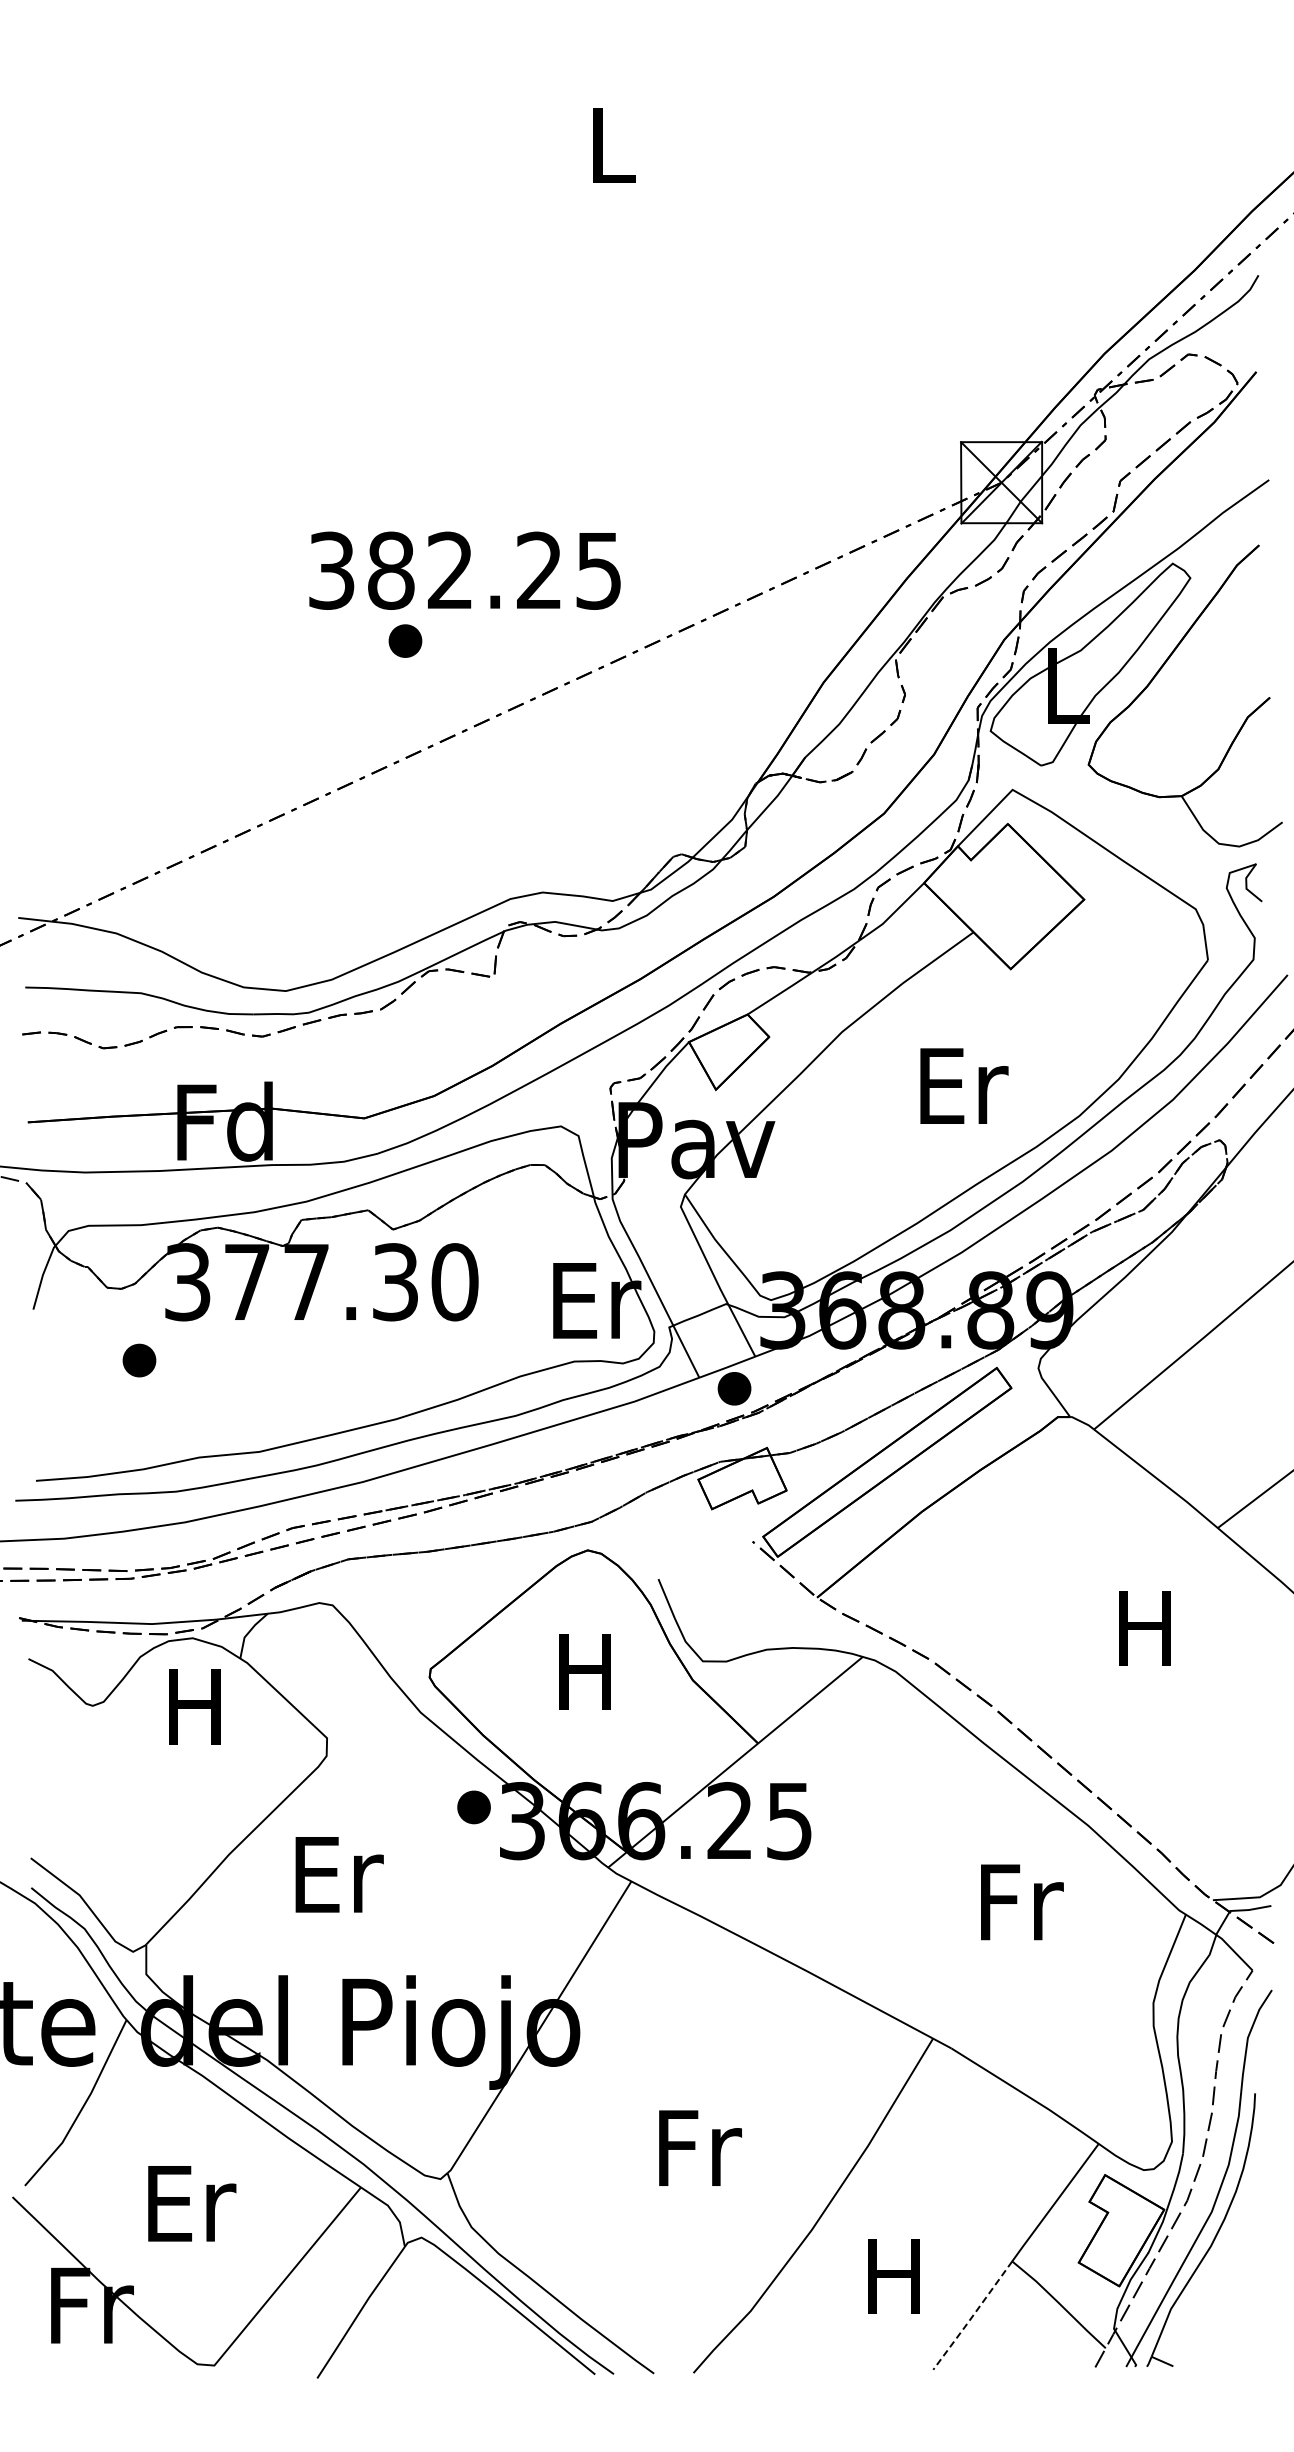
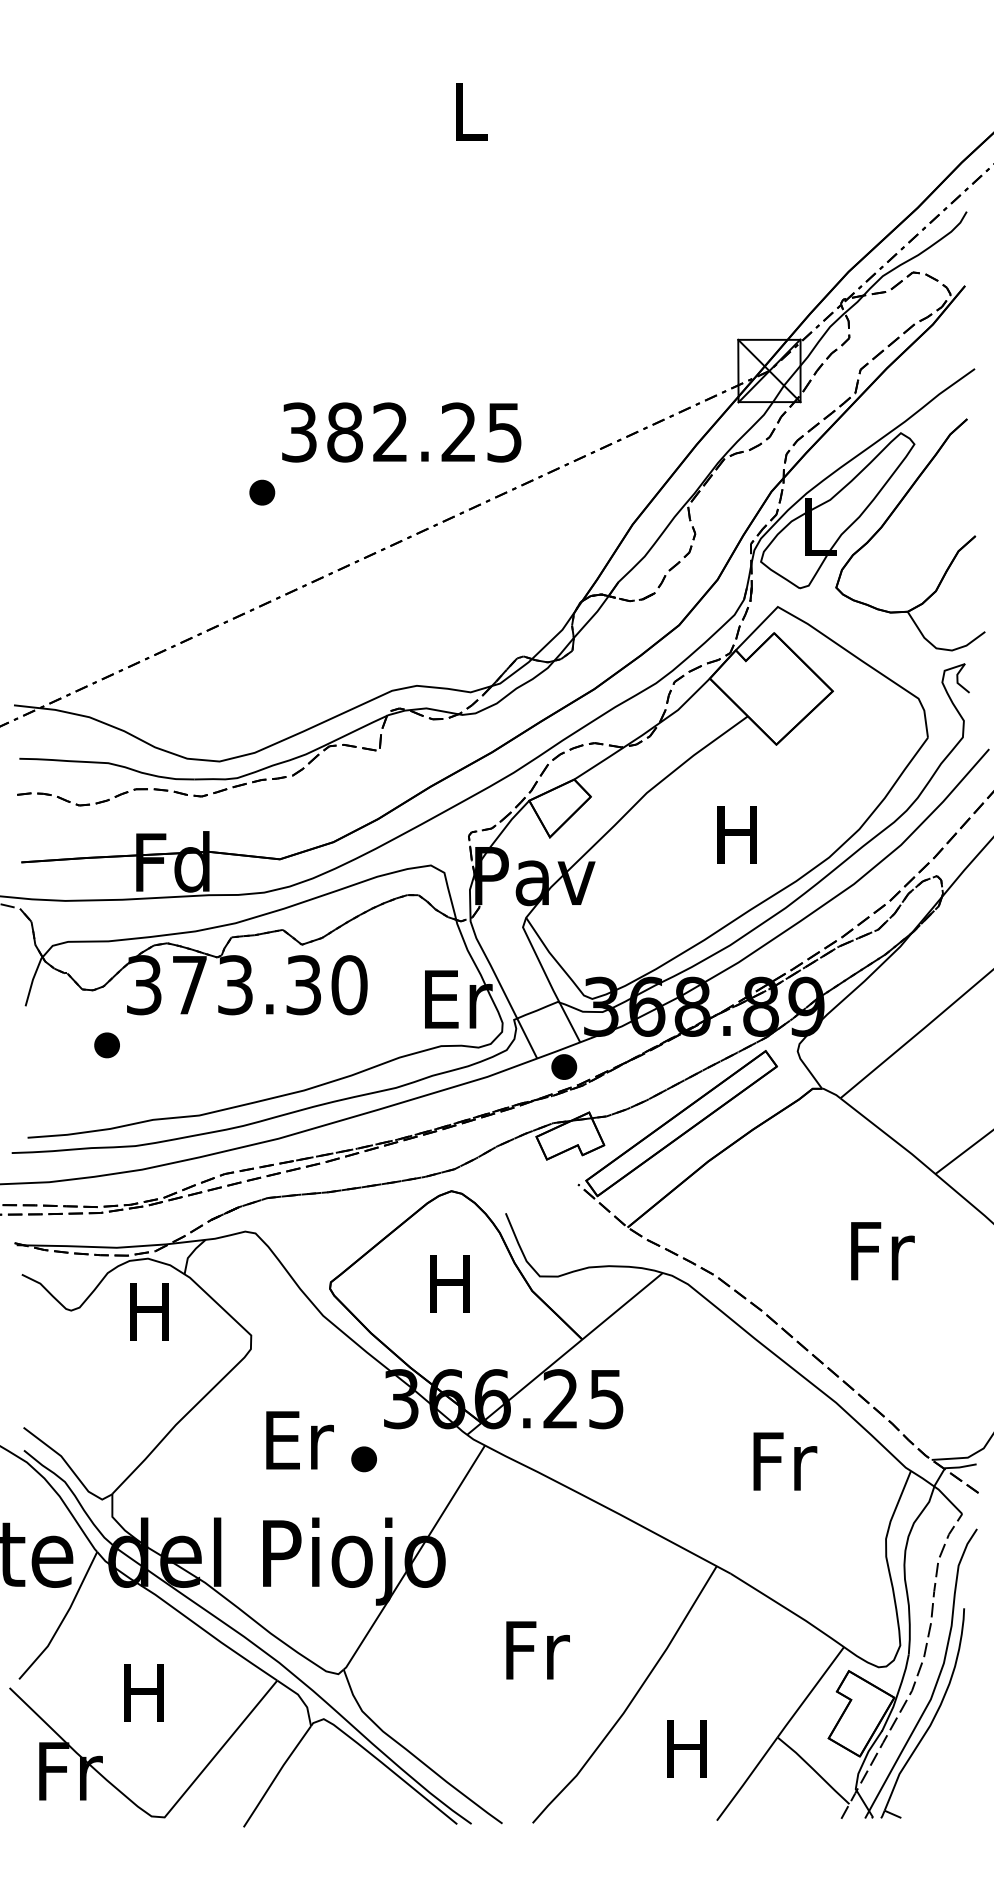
text: (464, 570) -> (401, 432), moved
part: (405, 640) -> (262, 492), moved
text: (964, 1085) -> (740, 834), Er -> H
text: (306, 1282) -> (235, 985), 377.30 -> 373.30
text: (1149, 1628) -> (883, 1251), H -> Fr
part: (473, 1807) -> (363, 1459), moved
text: (339, 1874) -> (299, 1440), moved
text: (192, 2203) -> (147, 1692), Er -> H
line: (972, 2316) -> (747, 1779), dashed -> solid

